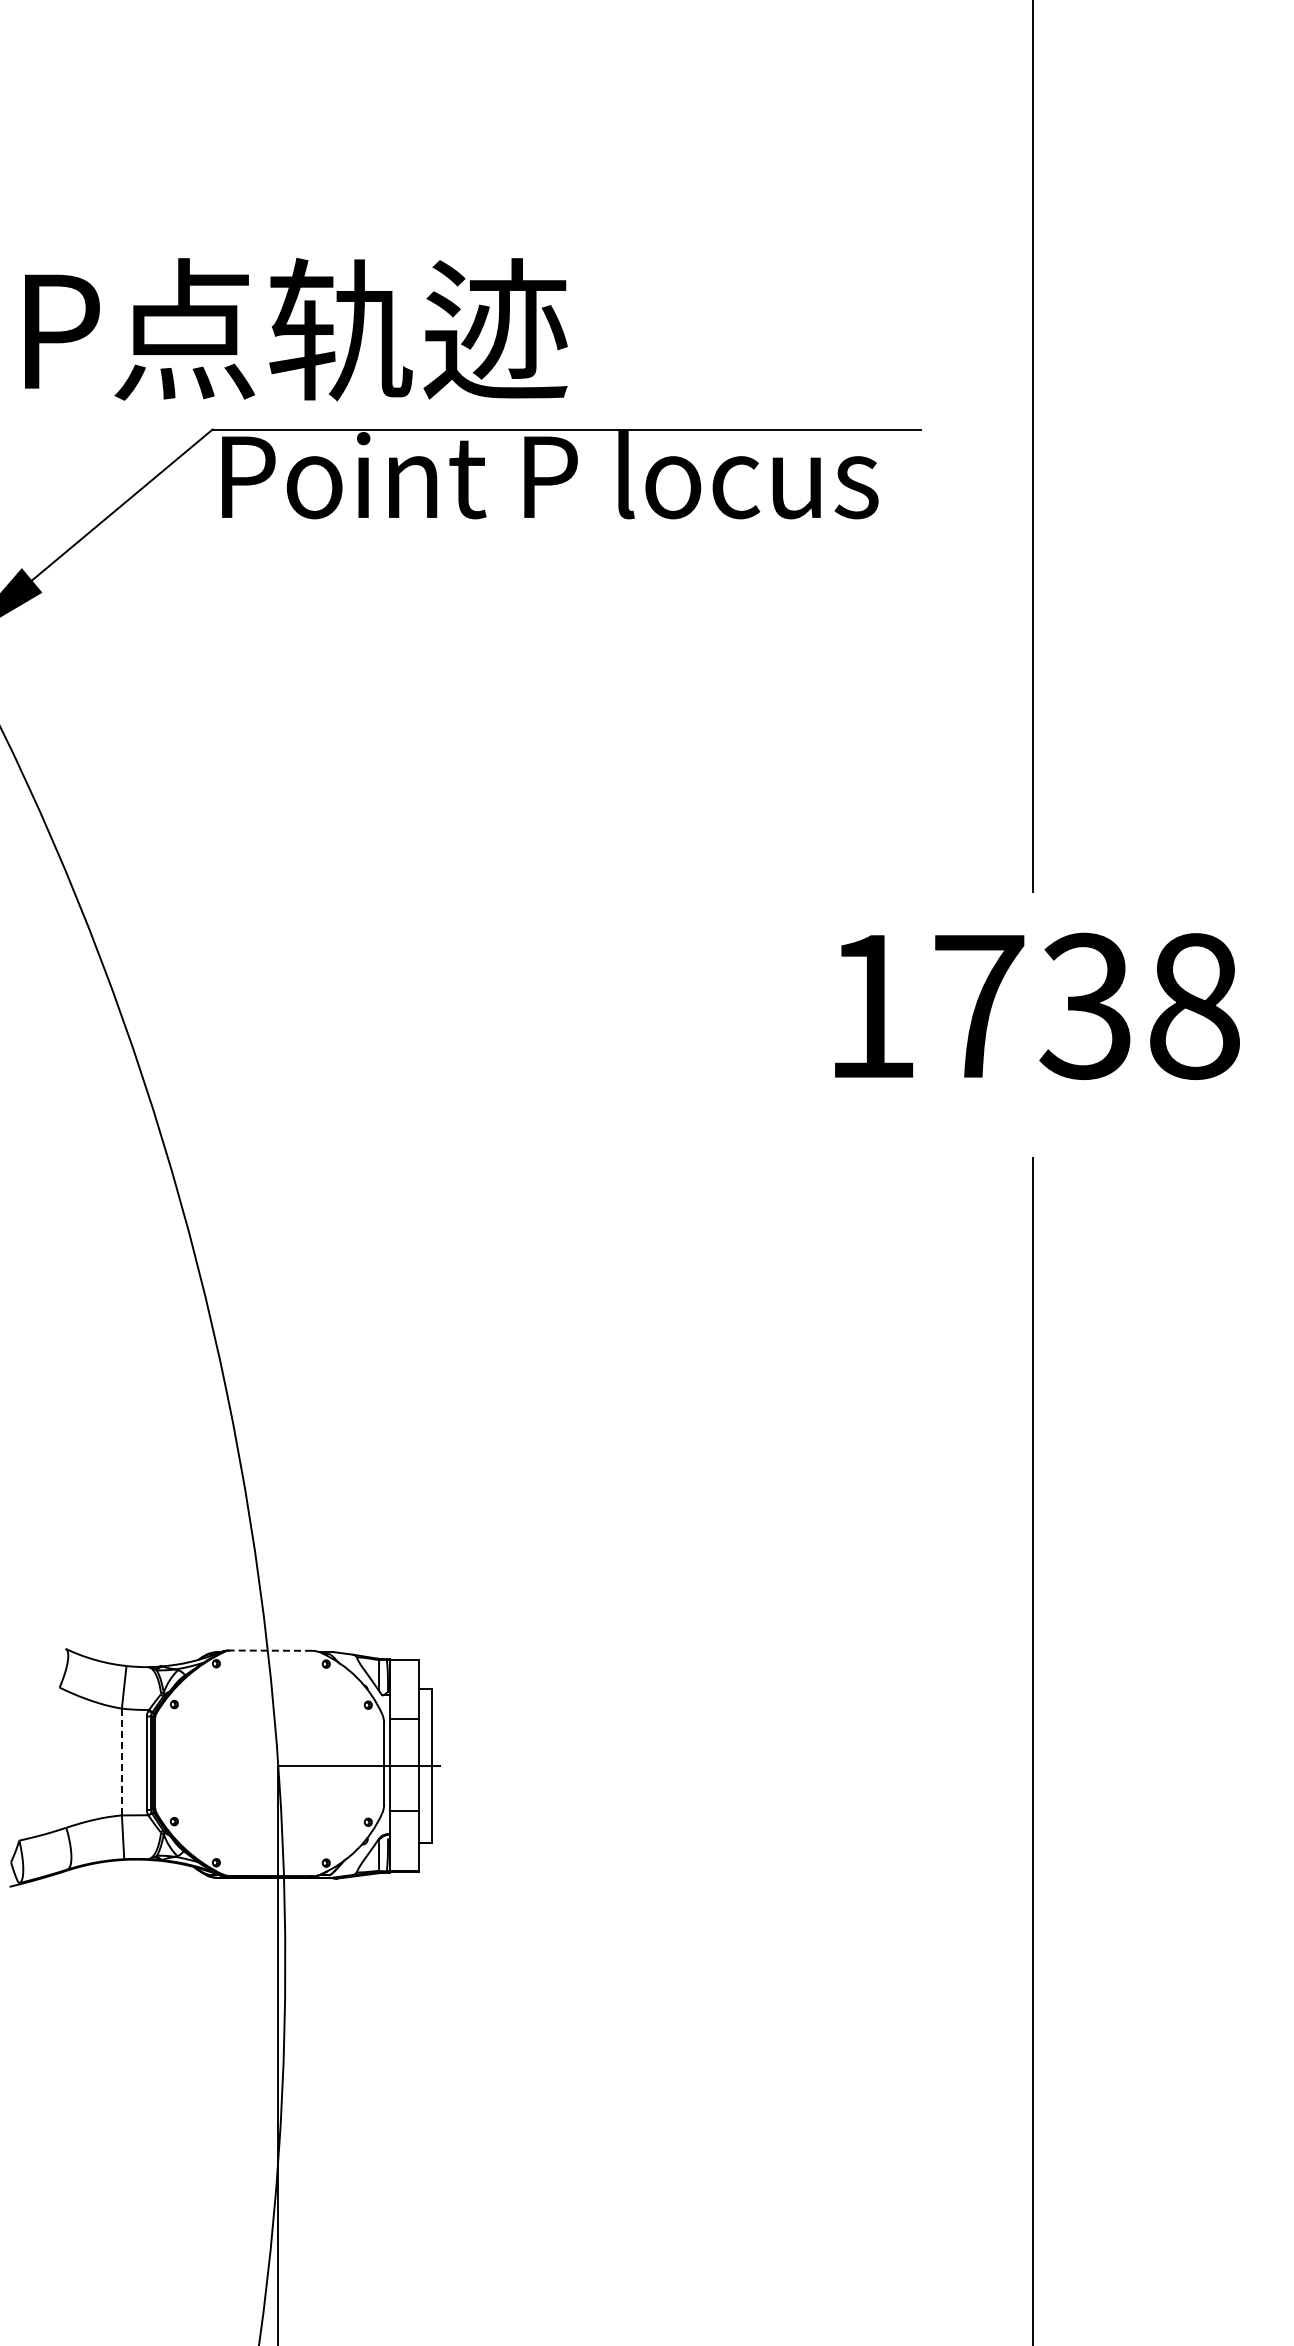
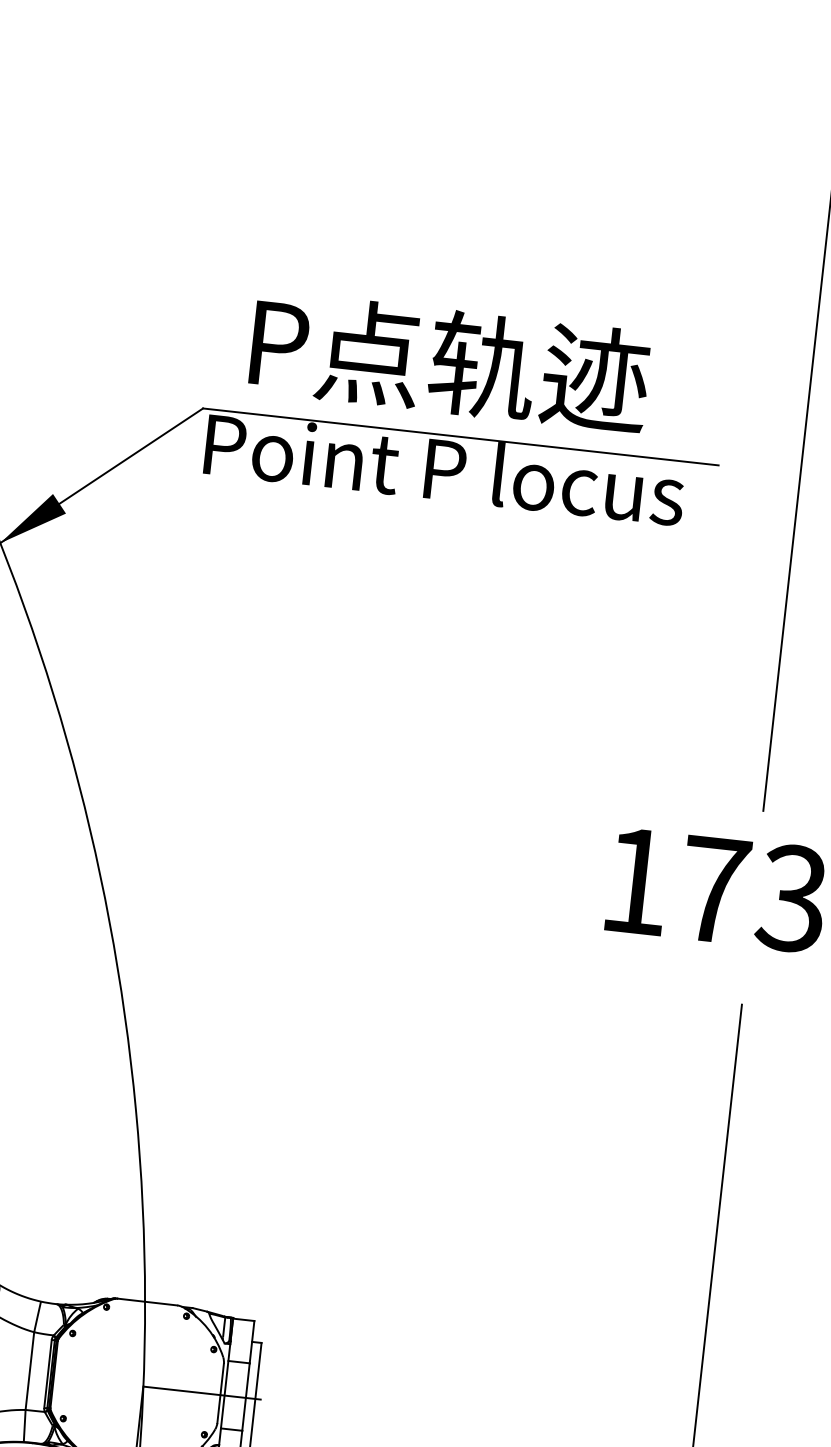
text: (296, 329) -> (450, 362), moved
line: (271, 1650) -> (147, 1301), dashed -> solid
line: (121, 1762) -> (29, 1371), dashed -> solid

